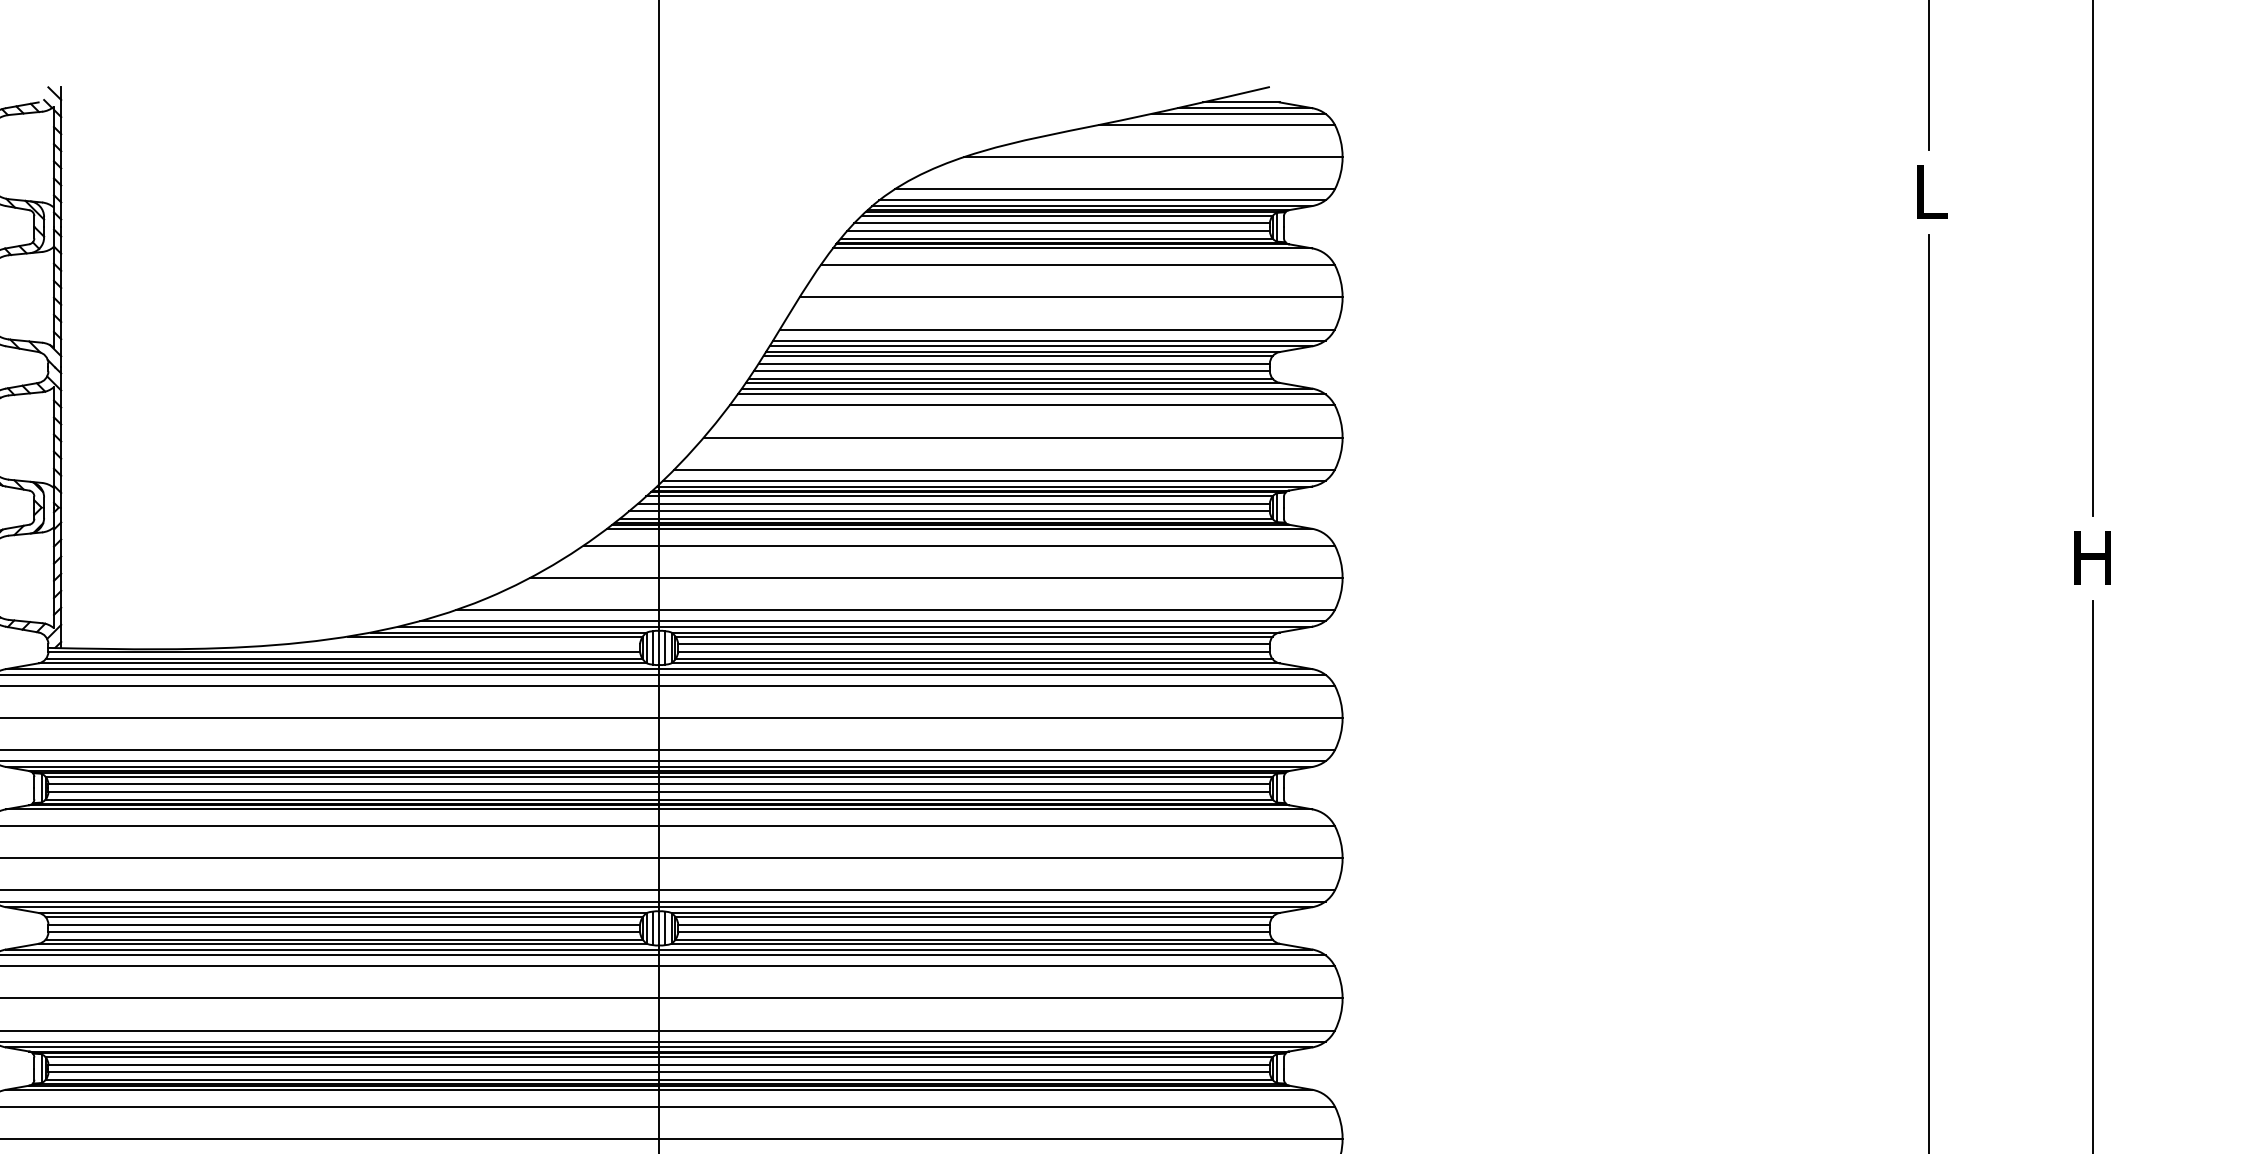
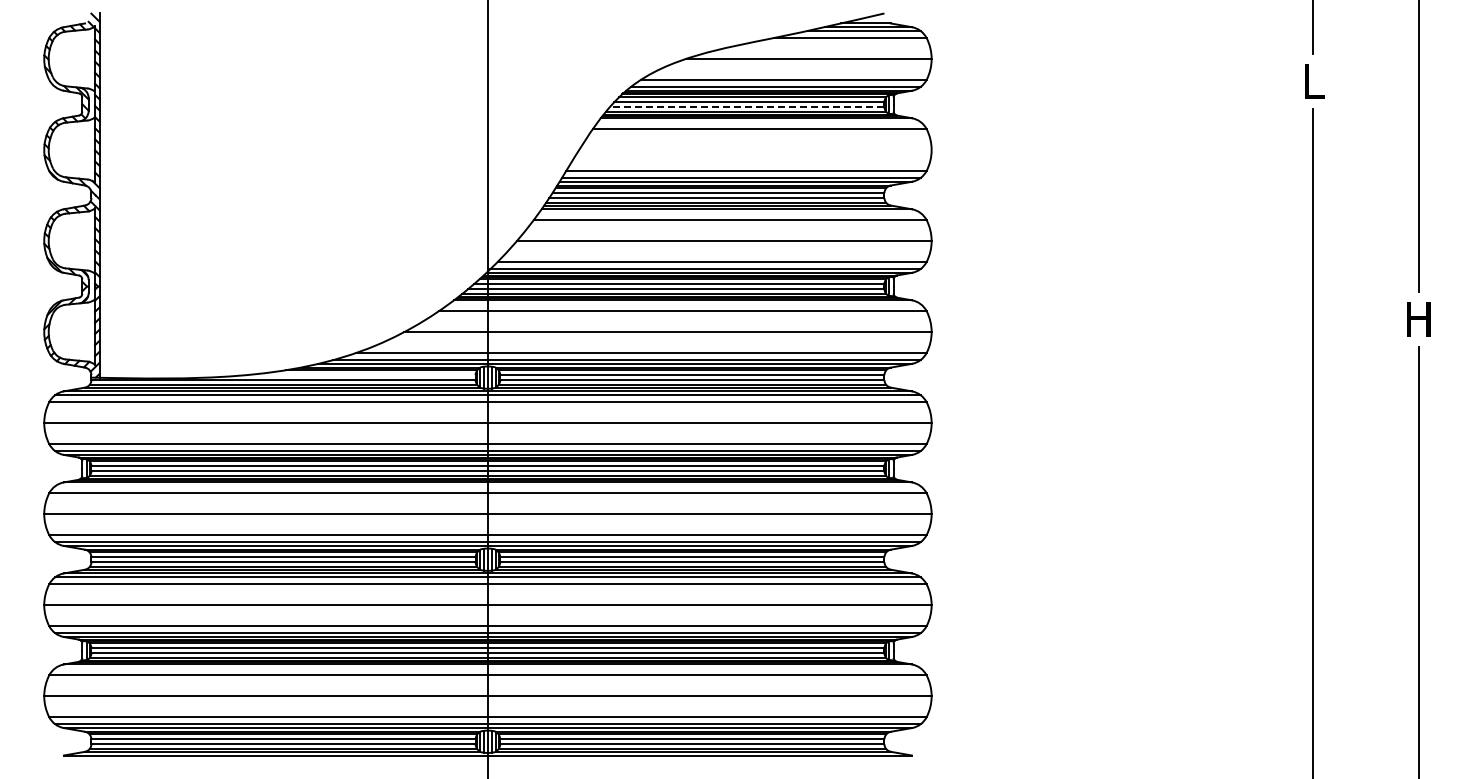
line: (1057, 230) -> (746, 106), solid -> dashed
line: (1071, 298) -> (755, 150), removed
line: (1031, 393) -> (729, 212), removed

